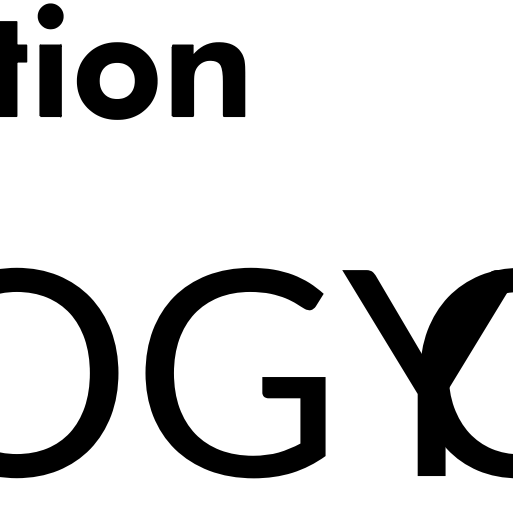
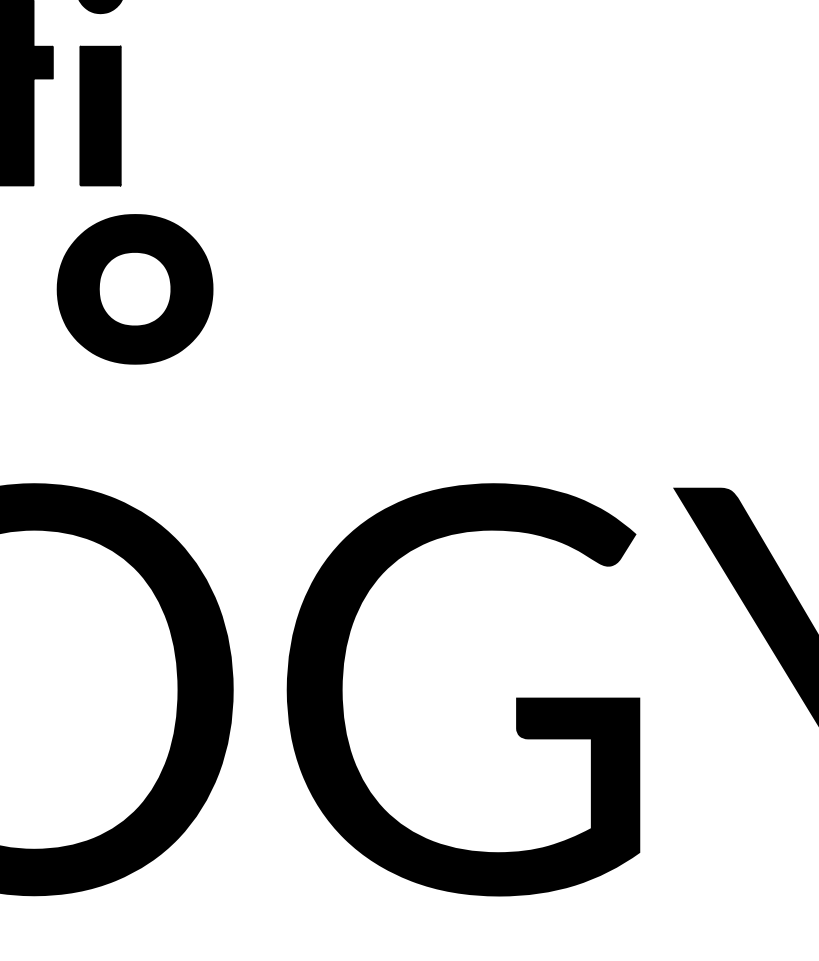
part: (194, 79) -> (382, 113), removed
part: (116, 80) -> (133, 288), moved

